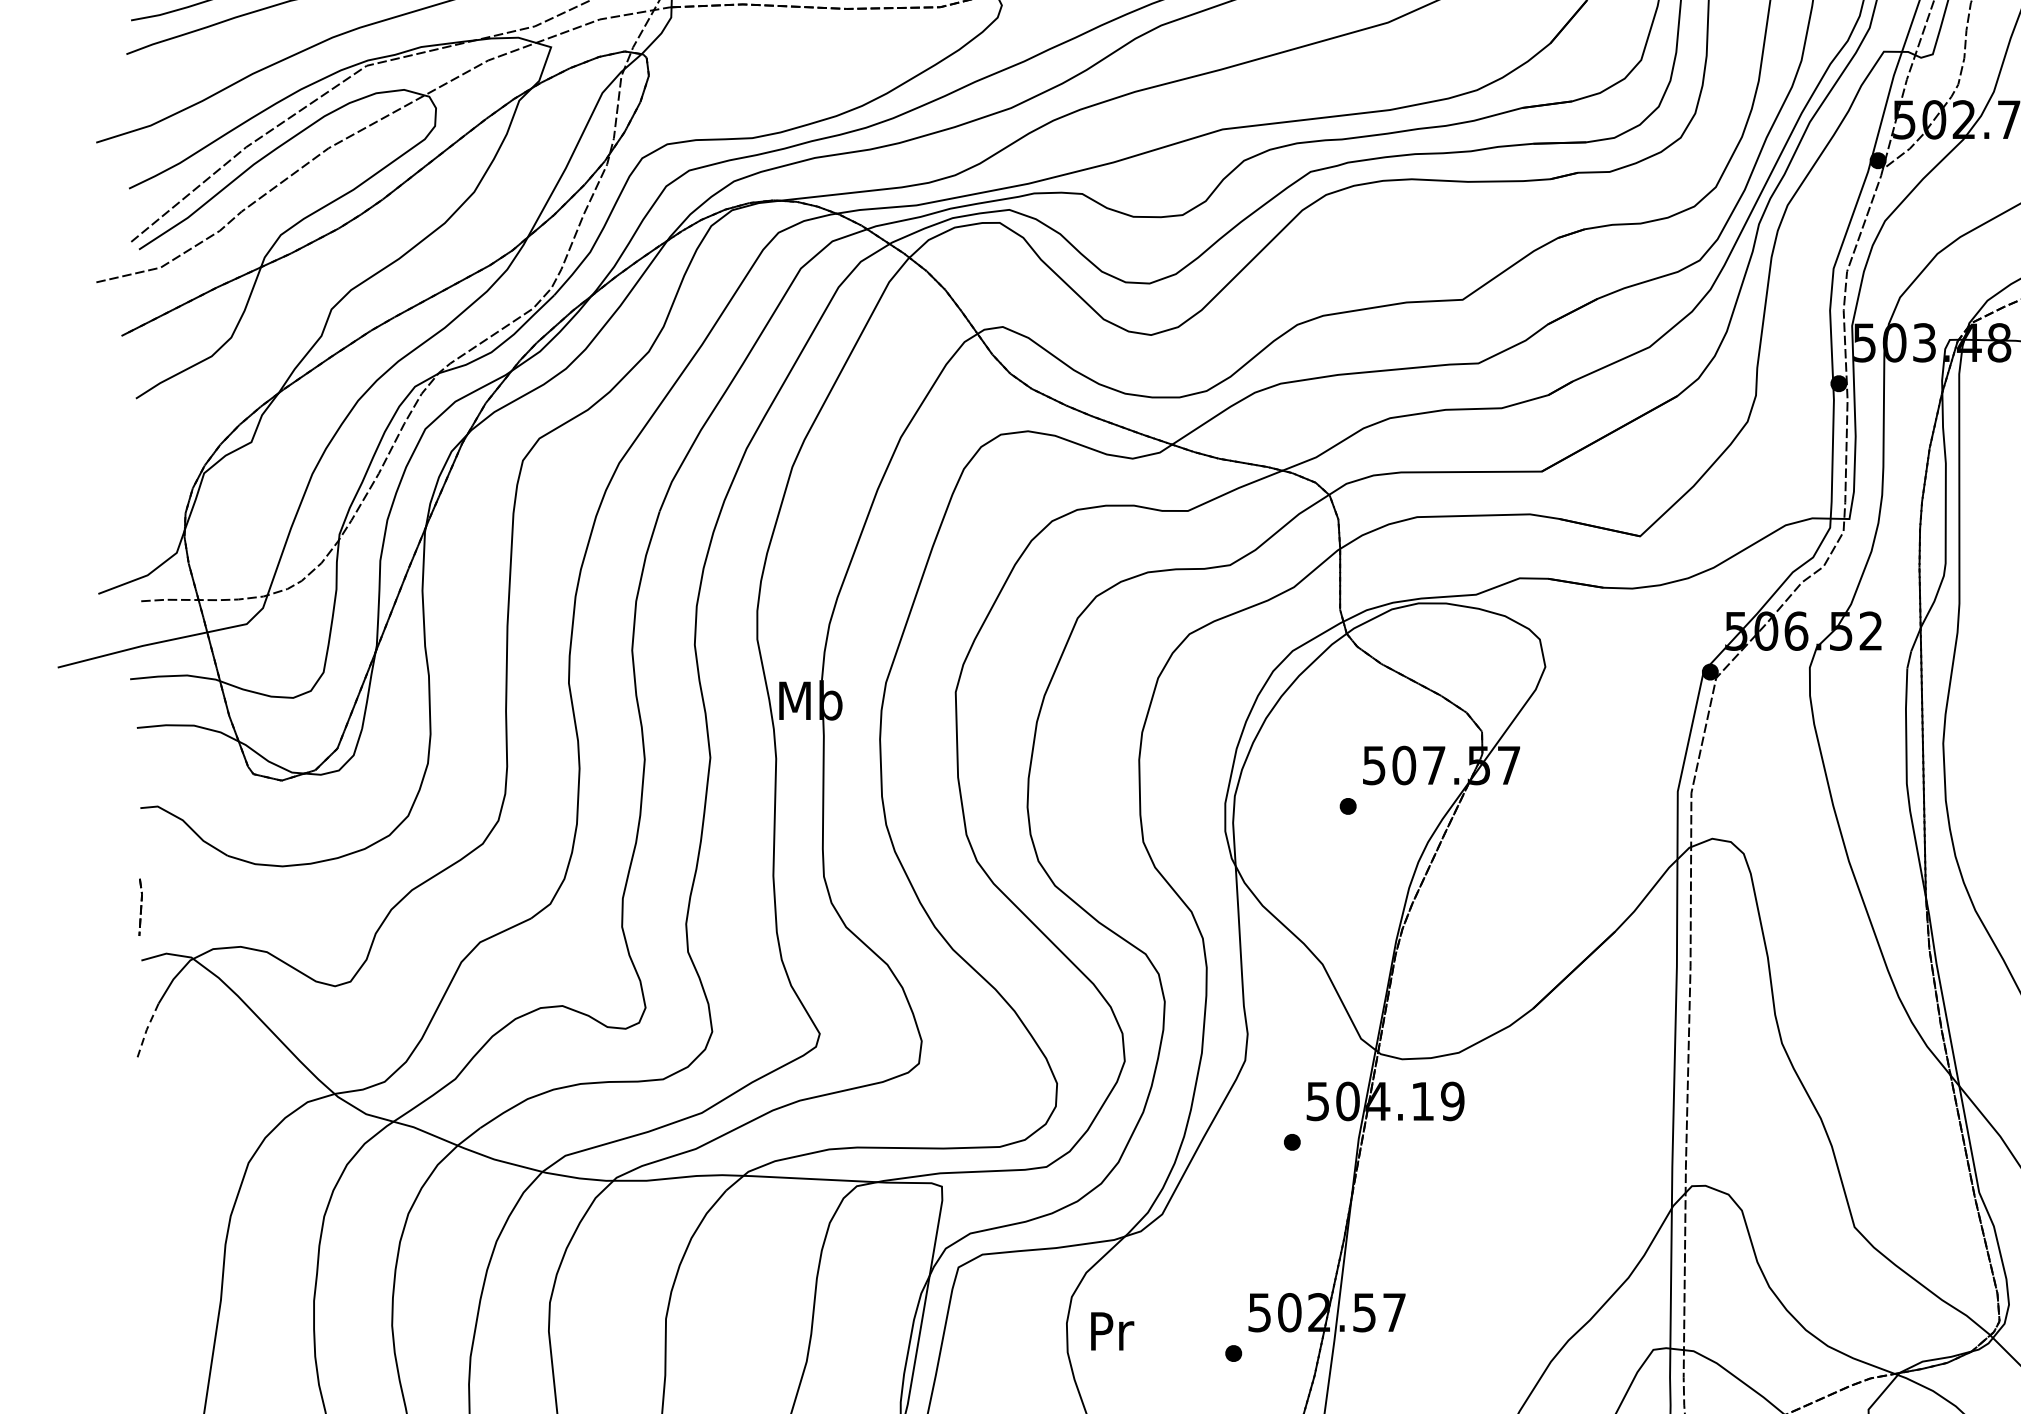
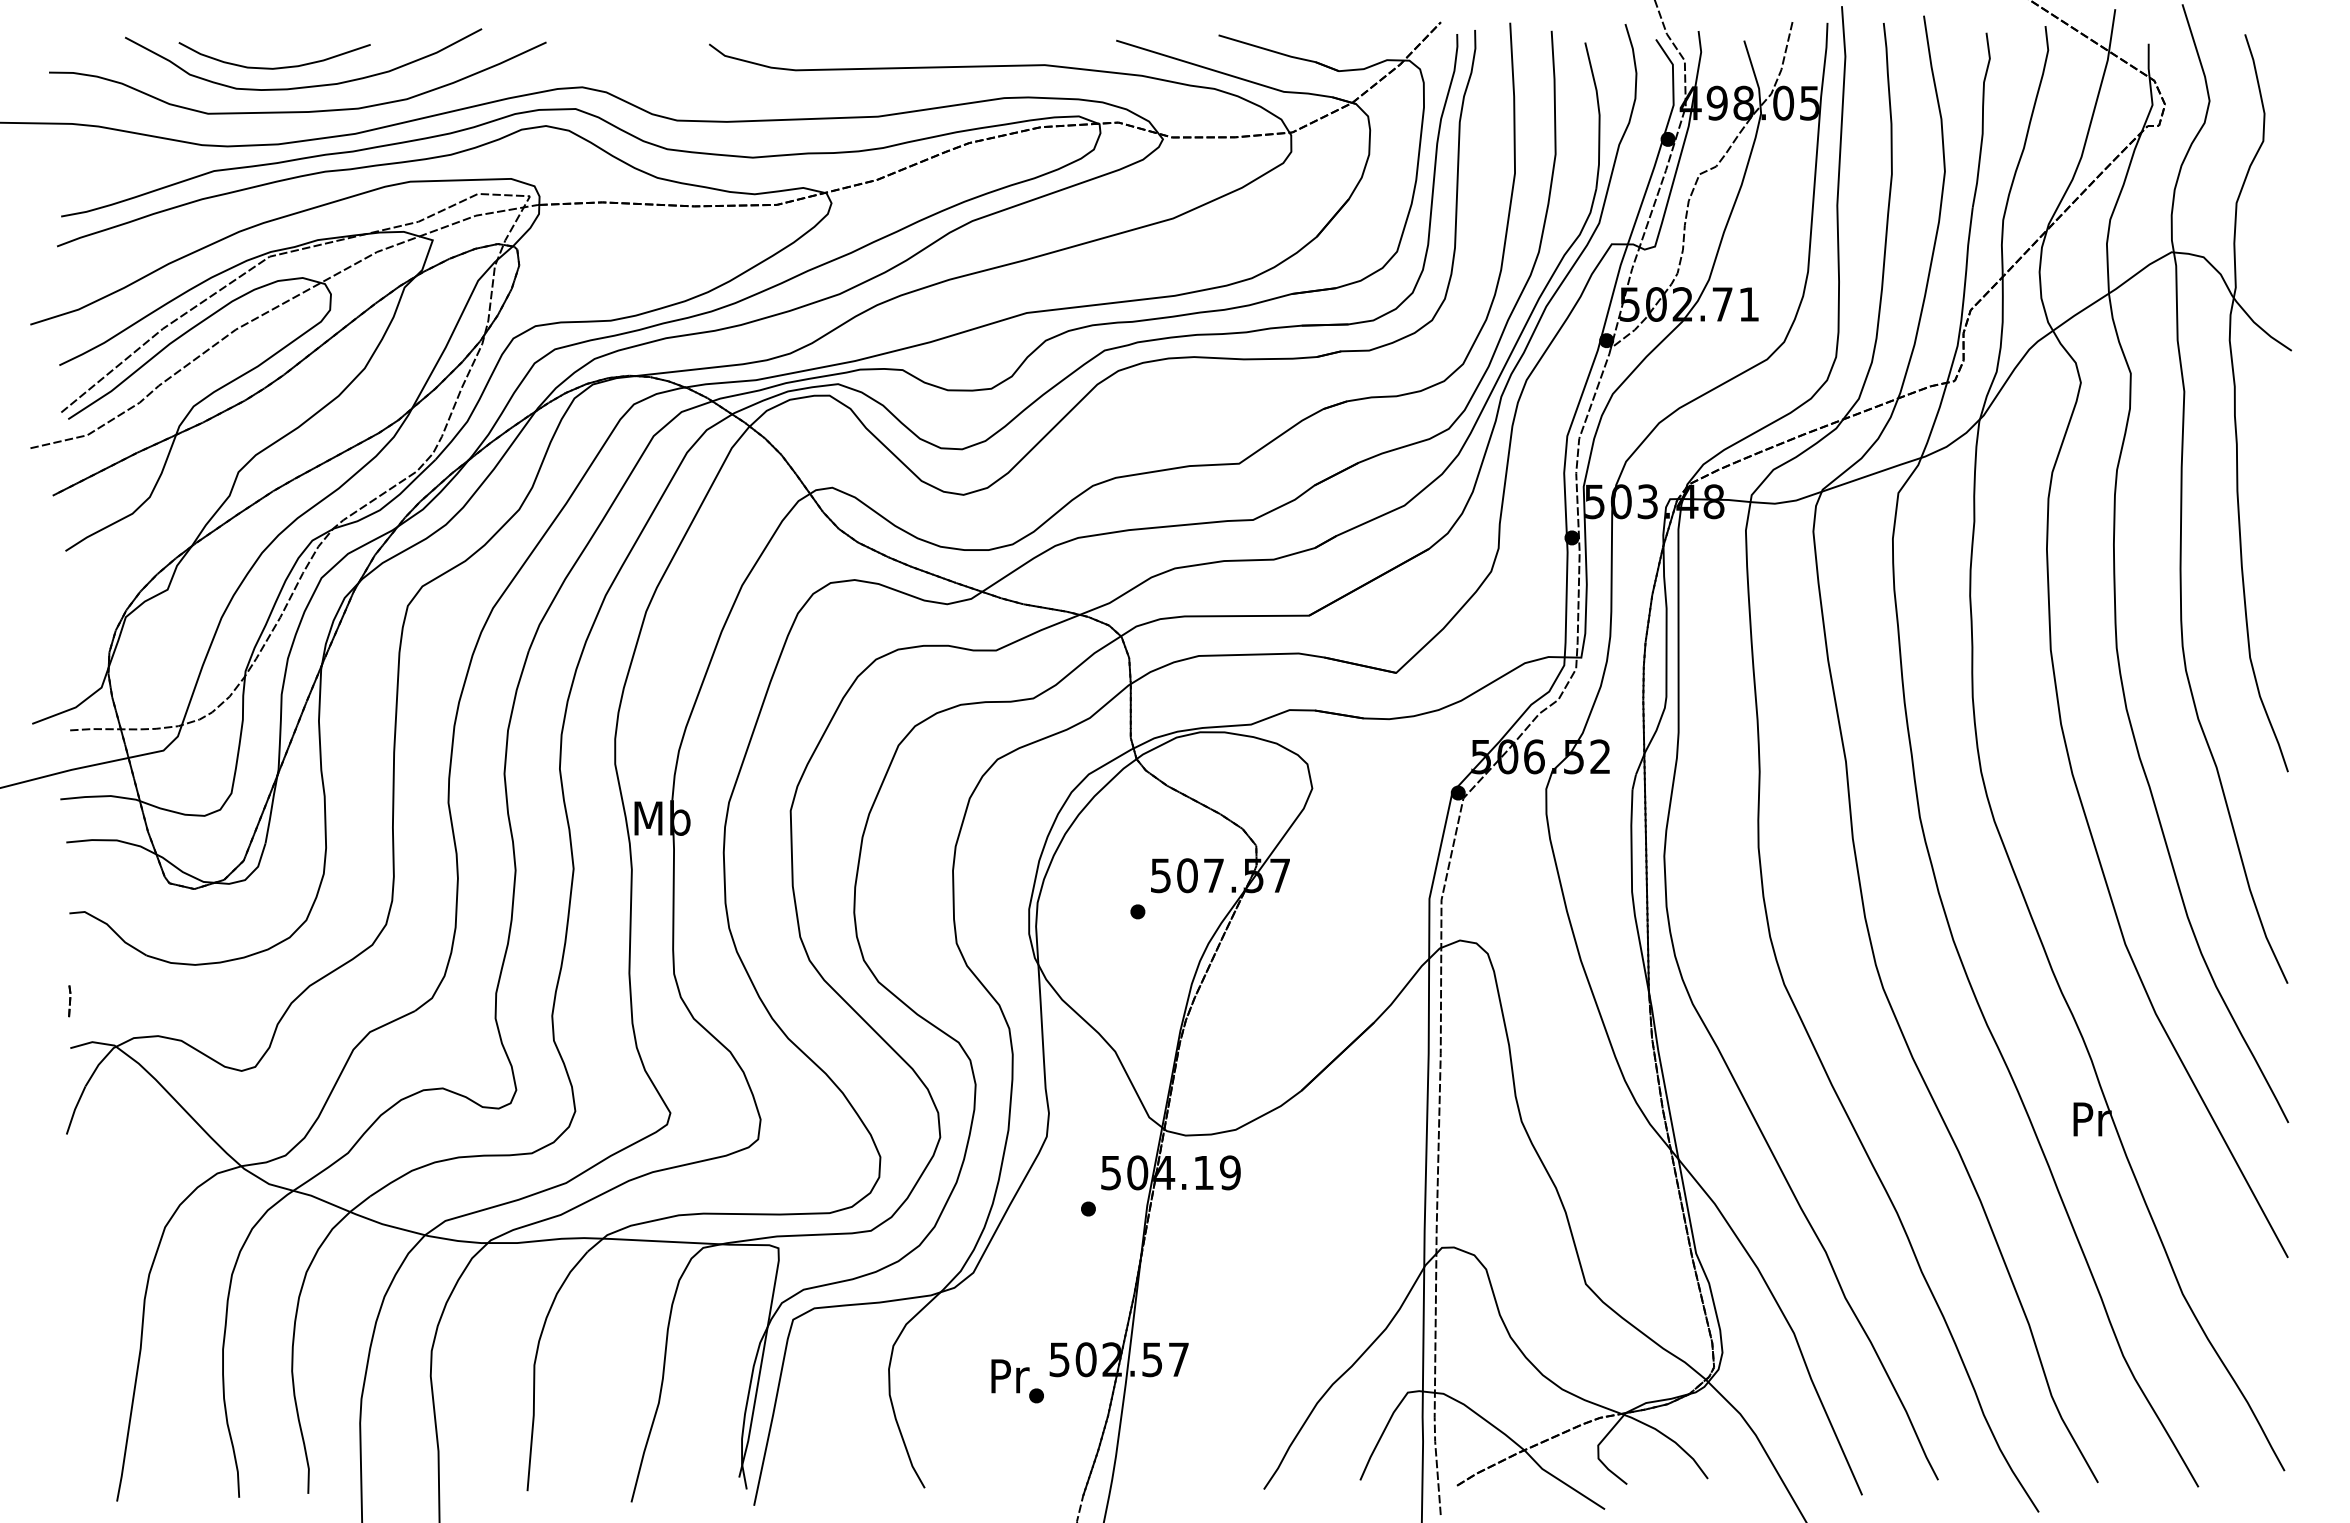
part: (140, 907) -> (69, 1001), size x0.62
line: (147, 1029) -> (75, 1109), dashed -> solid
text: (1112, 1331) -> (1010, 1376), moved

